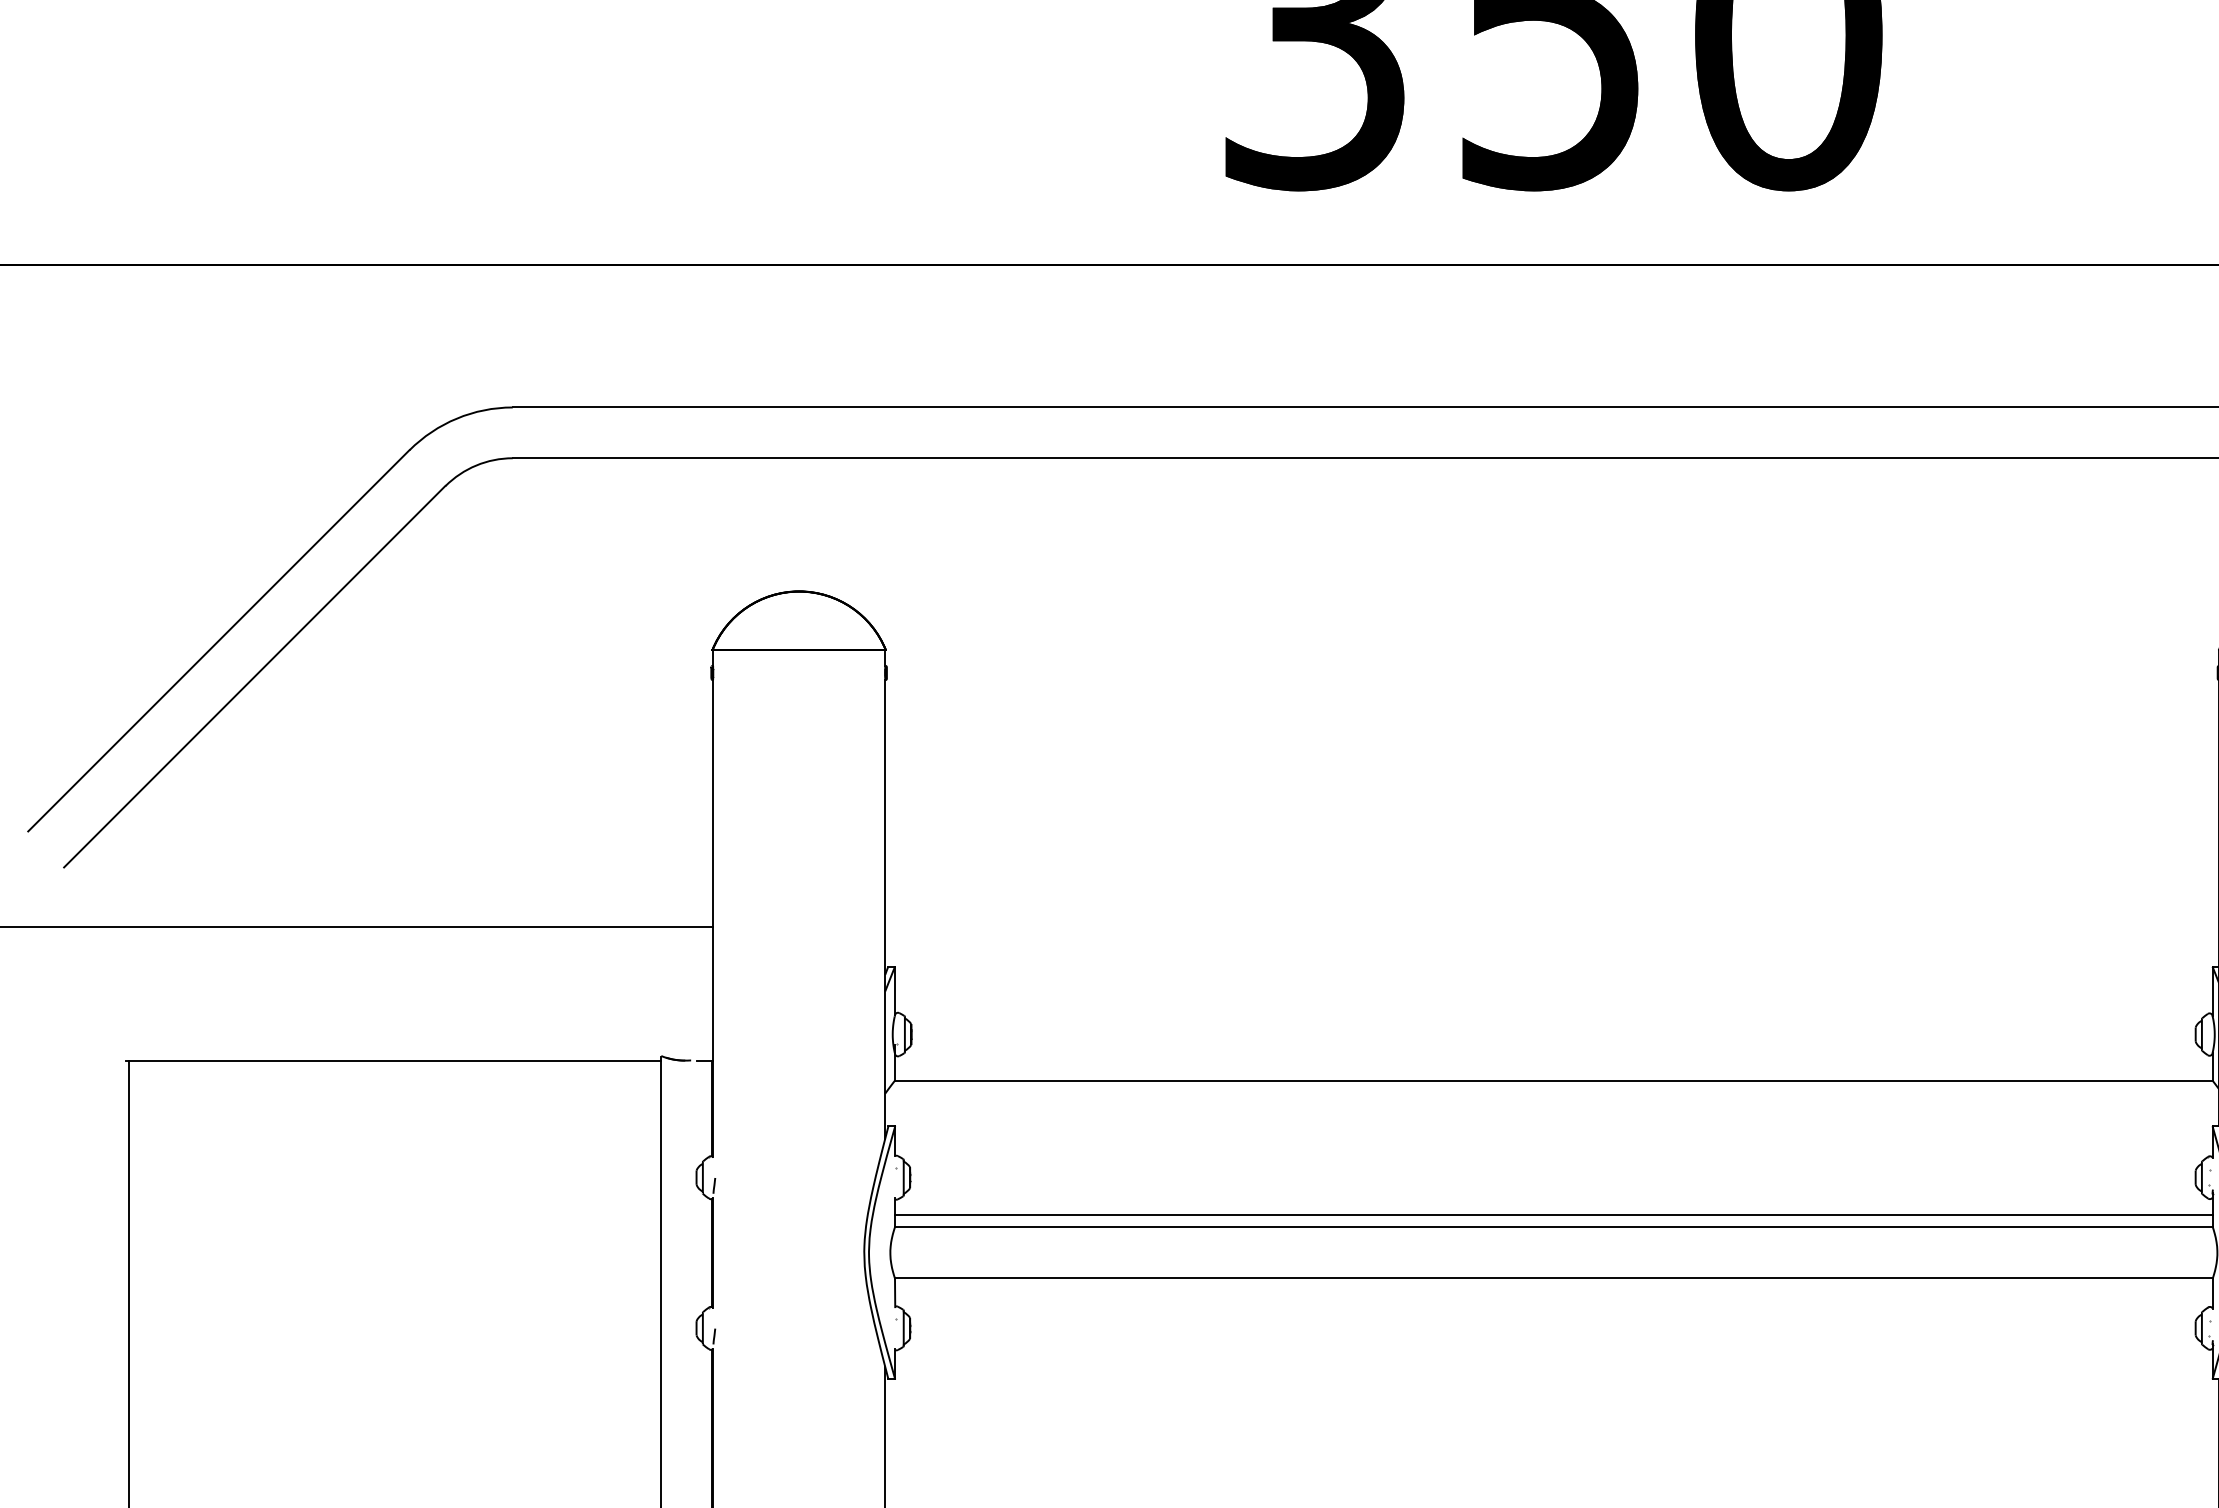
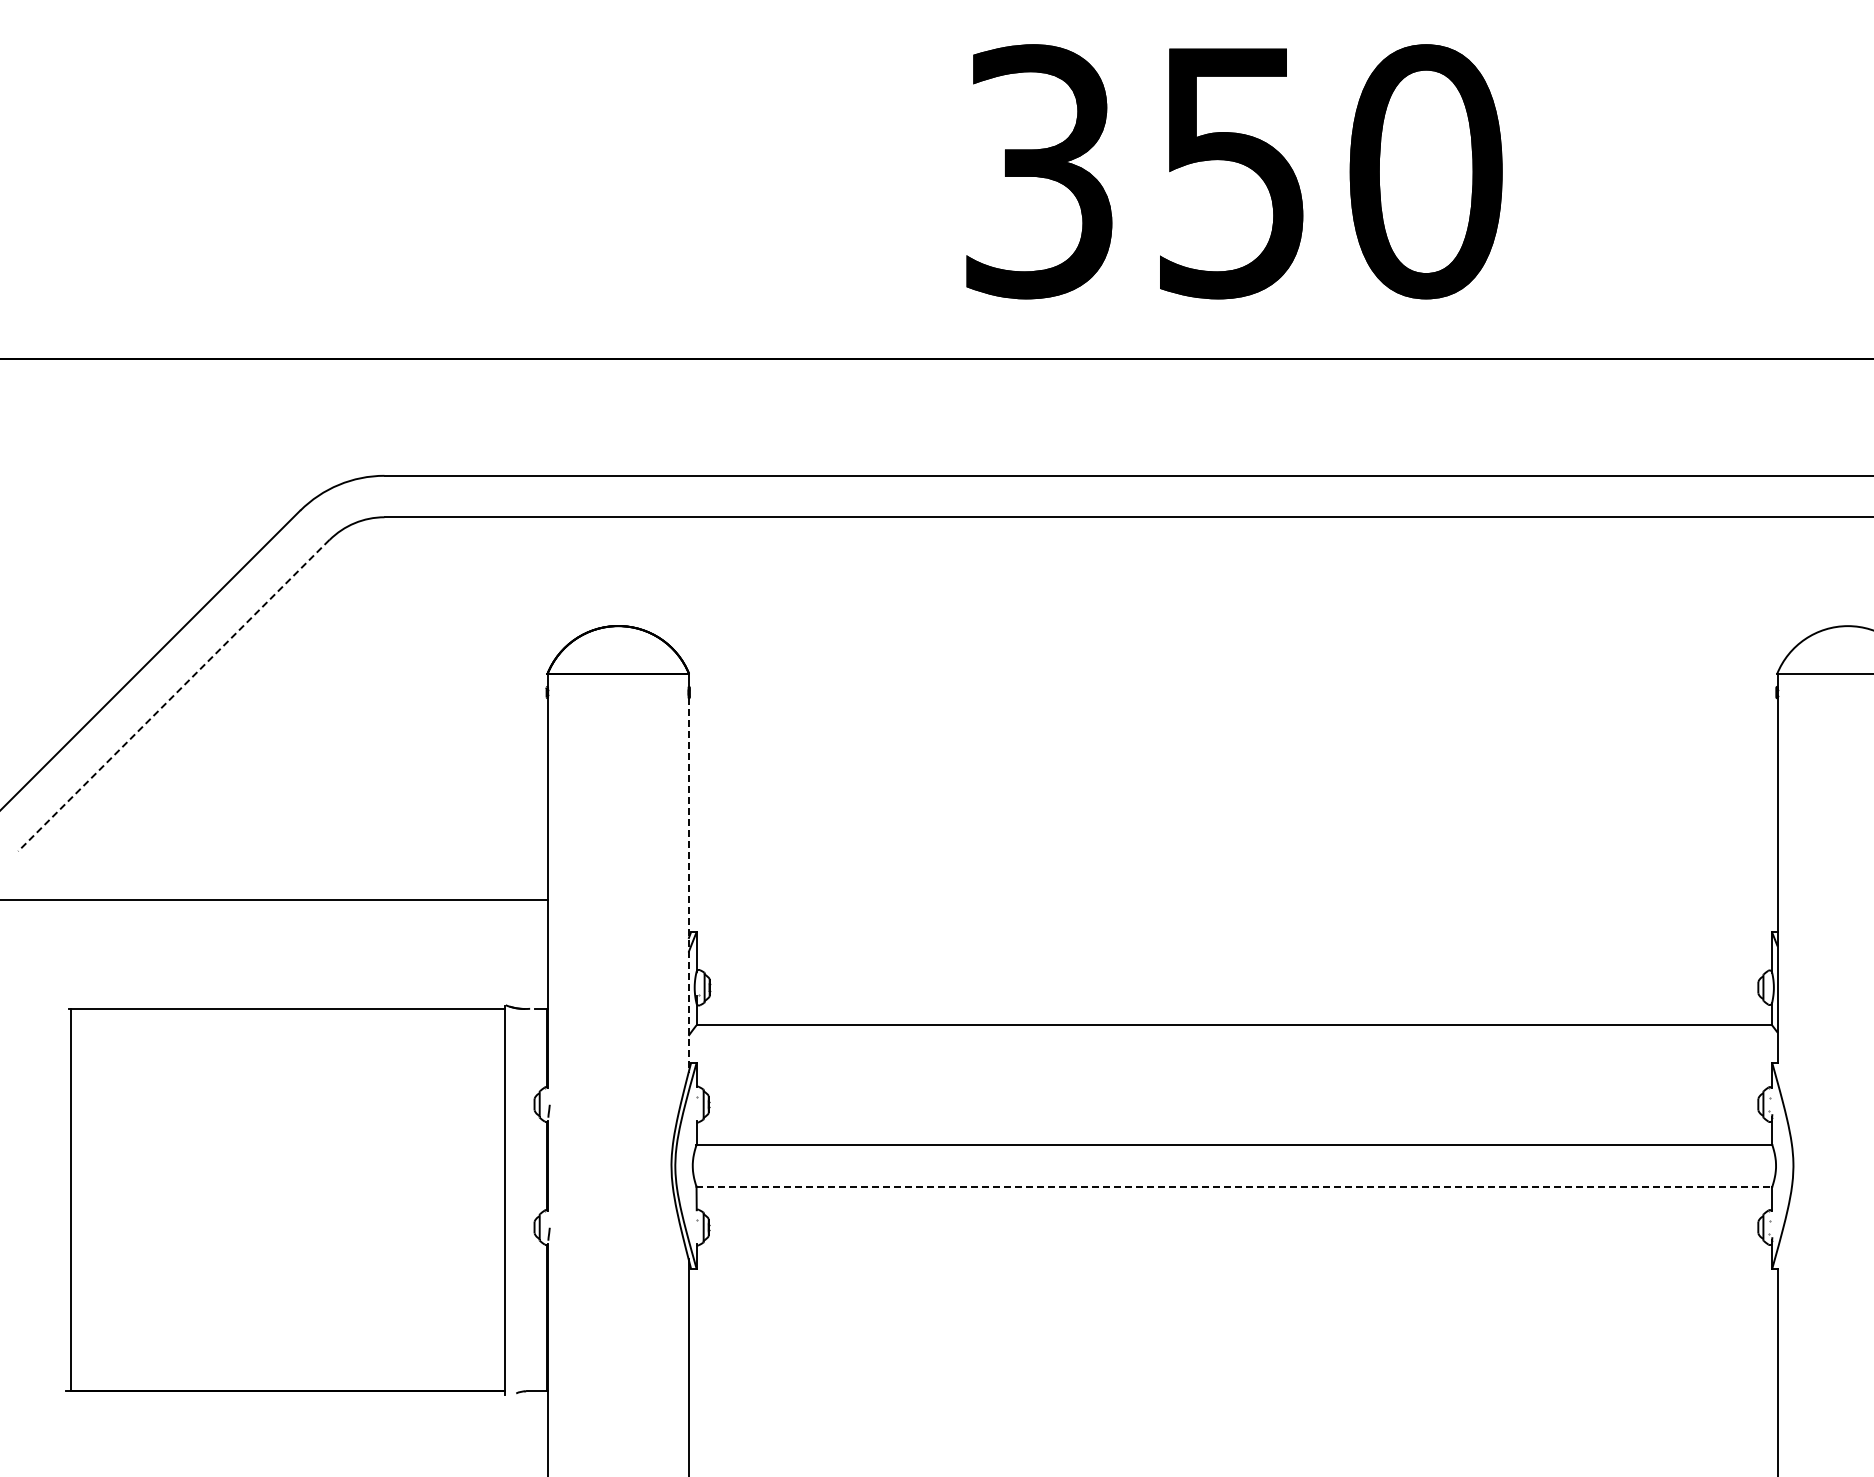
line: (254, 676) -> (173, 695), solid -> dashed
line: (885, 910) -> (688, 886), solid -> dashed
line: (1553, 1214) -> (1234, 1134), removed
line: (1553, 1278) -> (1234, 1186), solid -> dashed

